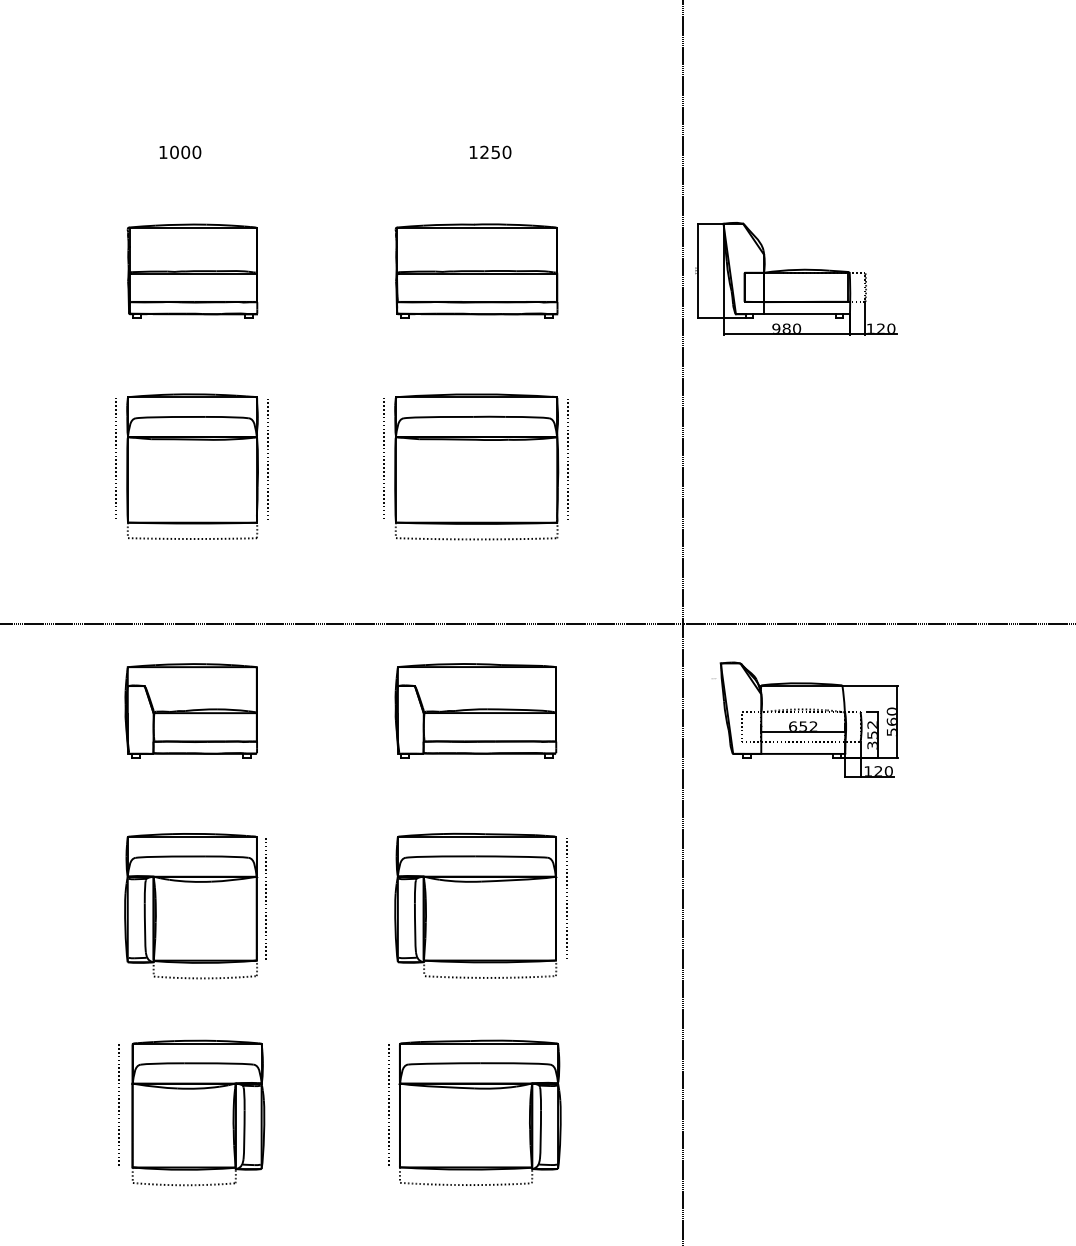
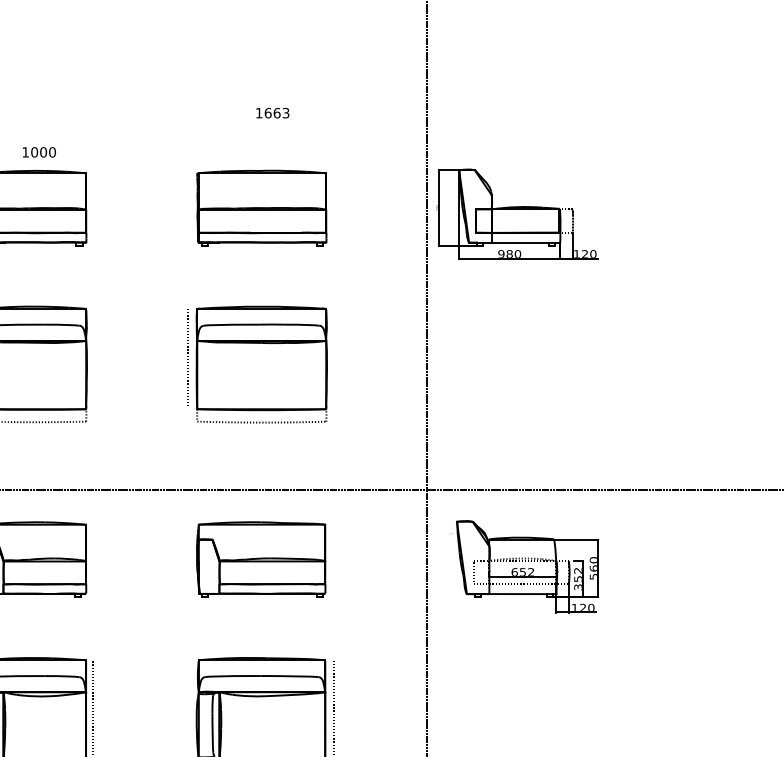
text: (180, 151) -> (39, 151), moved
text: (495, 152) -> (276, 113), 1250 -> 1663
line: (267, 459) -> (94, 358), removed
line: (568, 459) -> (335, 358), removed

